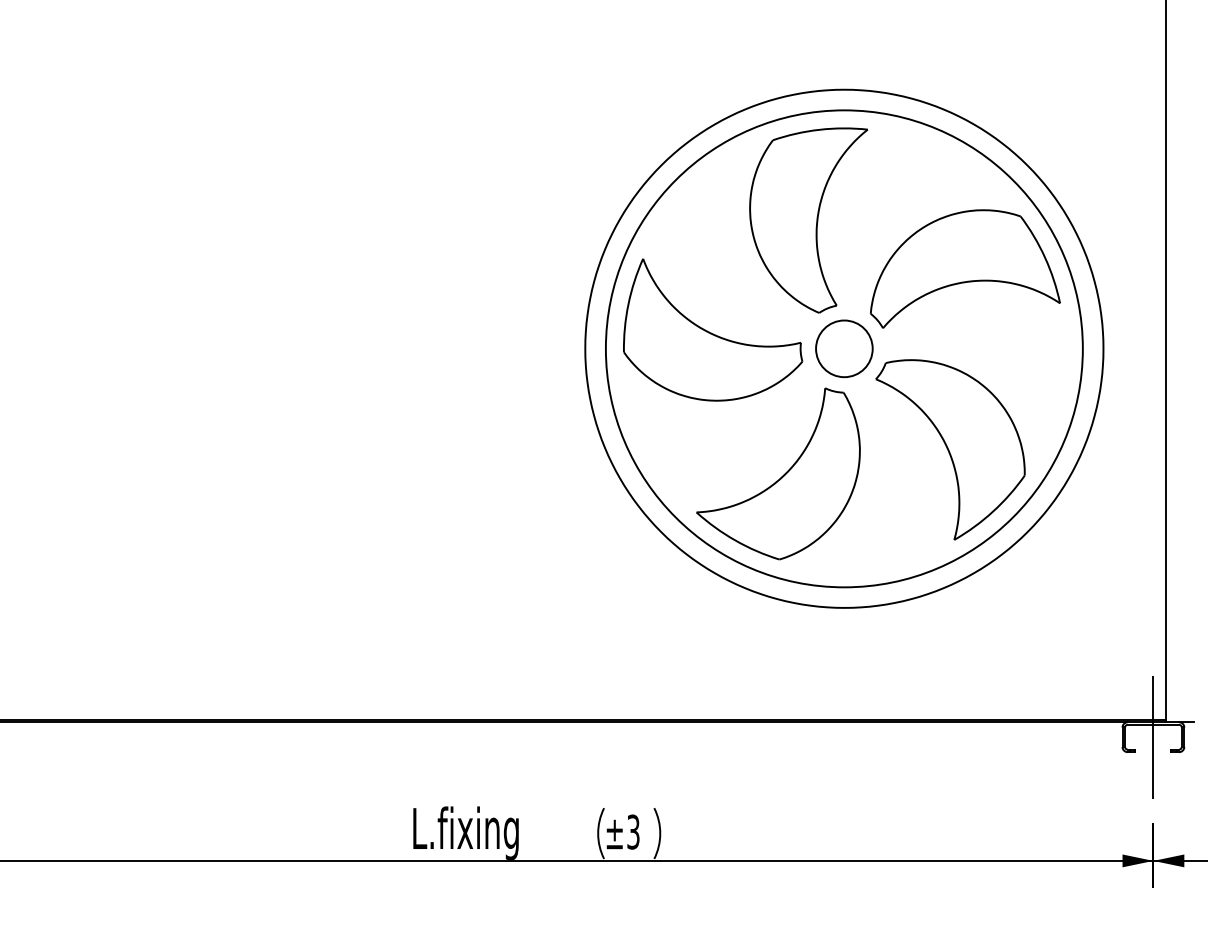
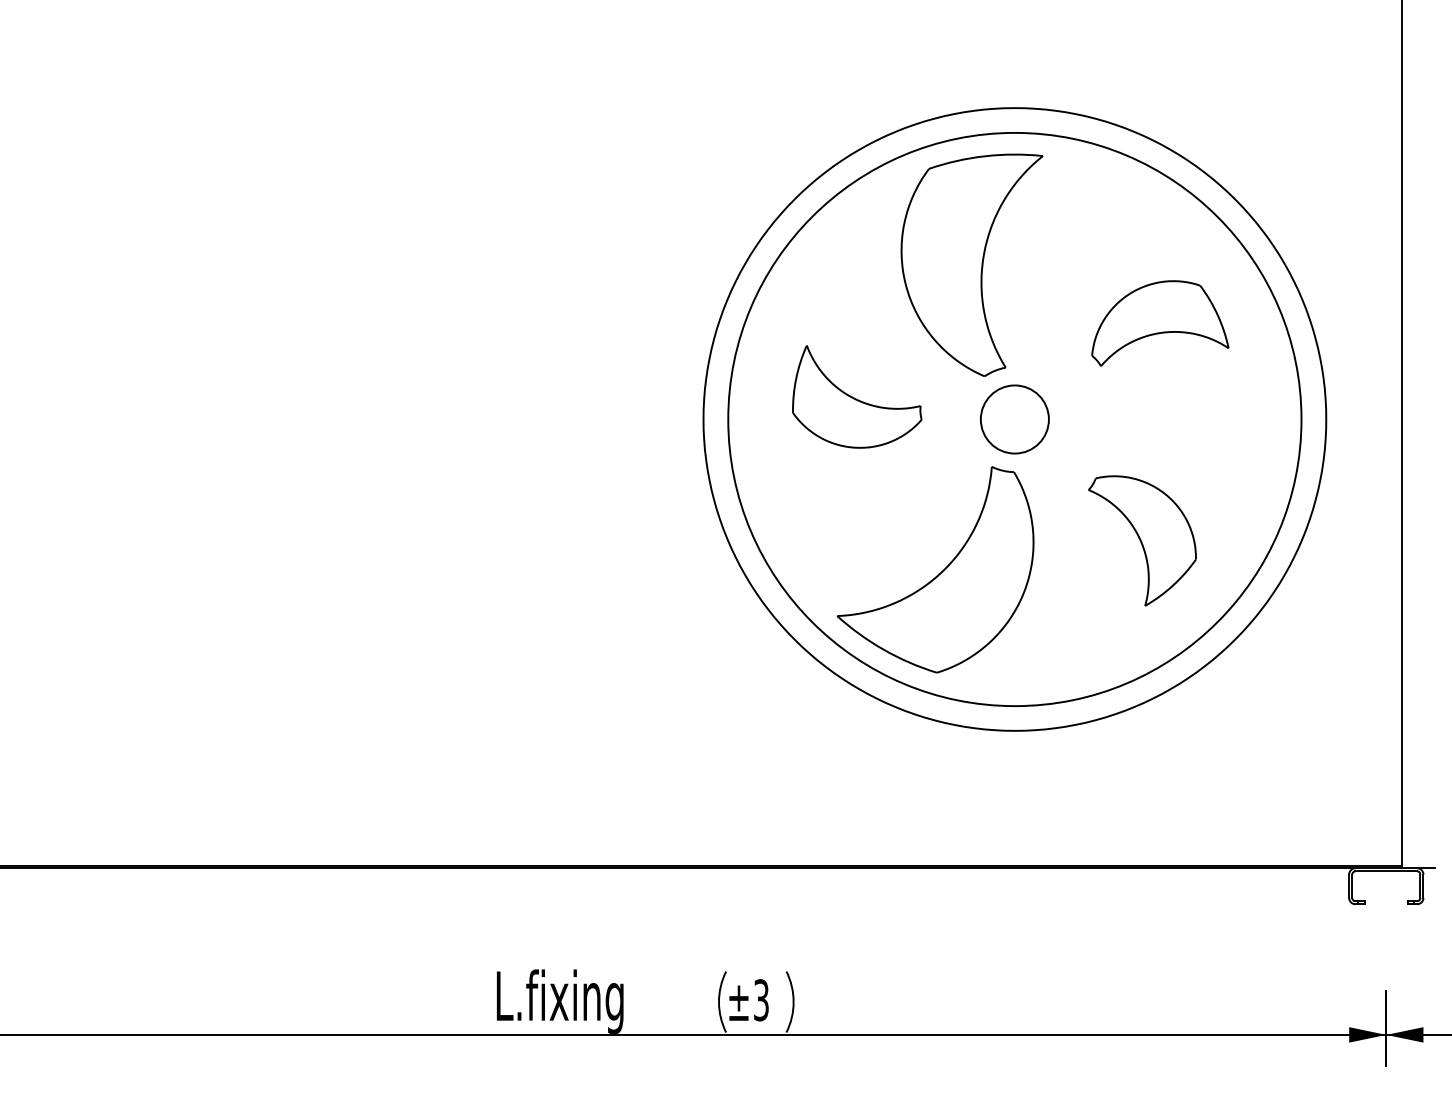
part: (965, 268) -> (1160, 322), size x0.6
part: (713, 329) -> (857, 396), size x0.6
part: (950, 449) -> (1142, 540), size x0.6
line: (1153, 736) -> (1386, 885), removed

